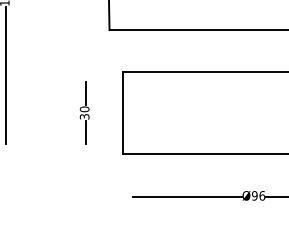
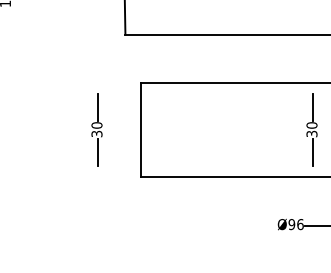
line: (5, 75) -> (6, 86), removed
part: (271, 112) -> (311, 129), added
line: (187, 196) -> (214, 225), removed

